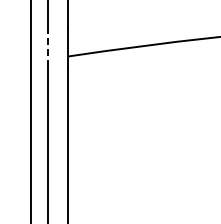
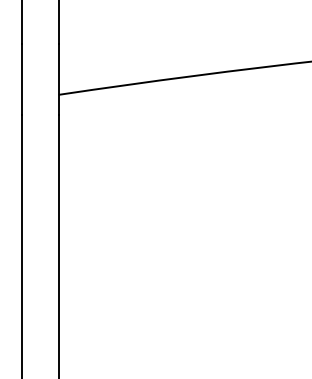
line: (48, 47) -> (22, 78), dashed -> solid

